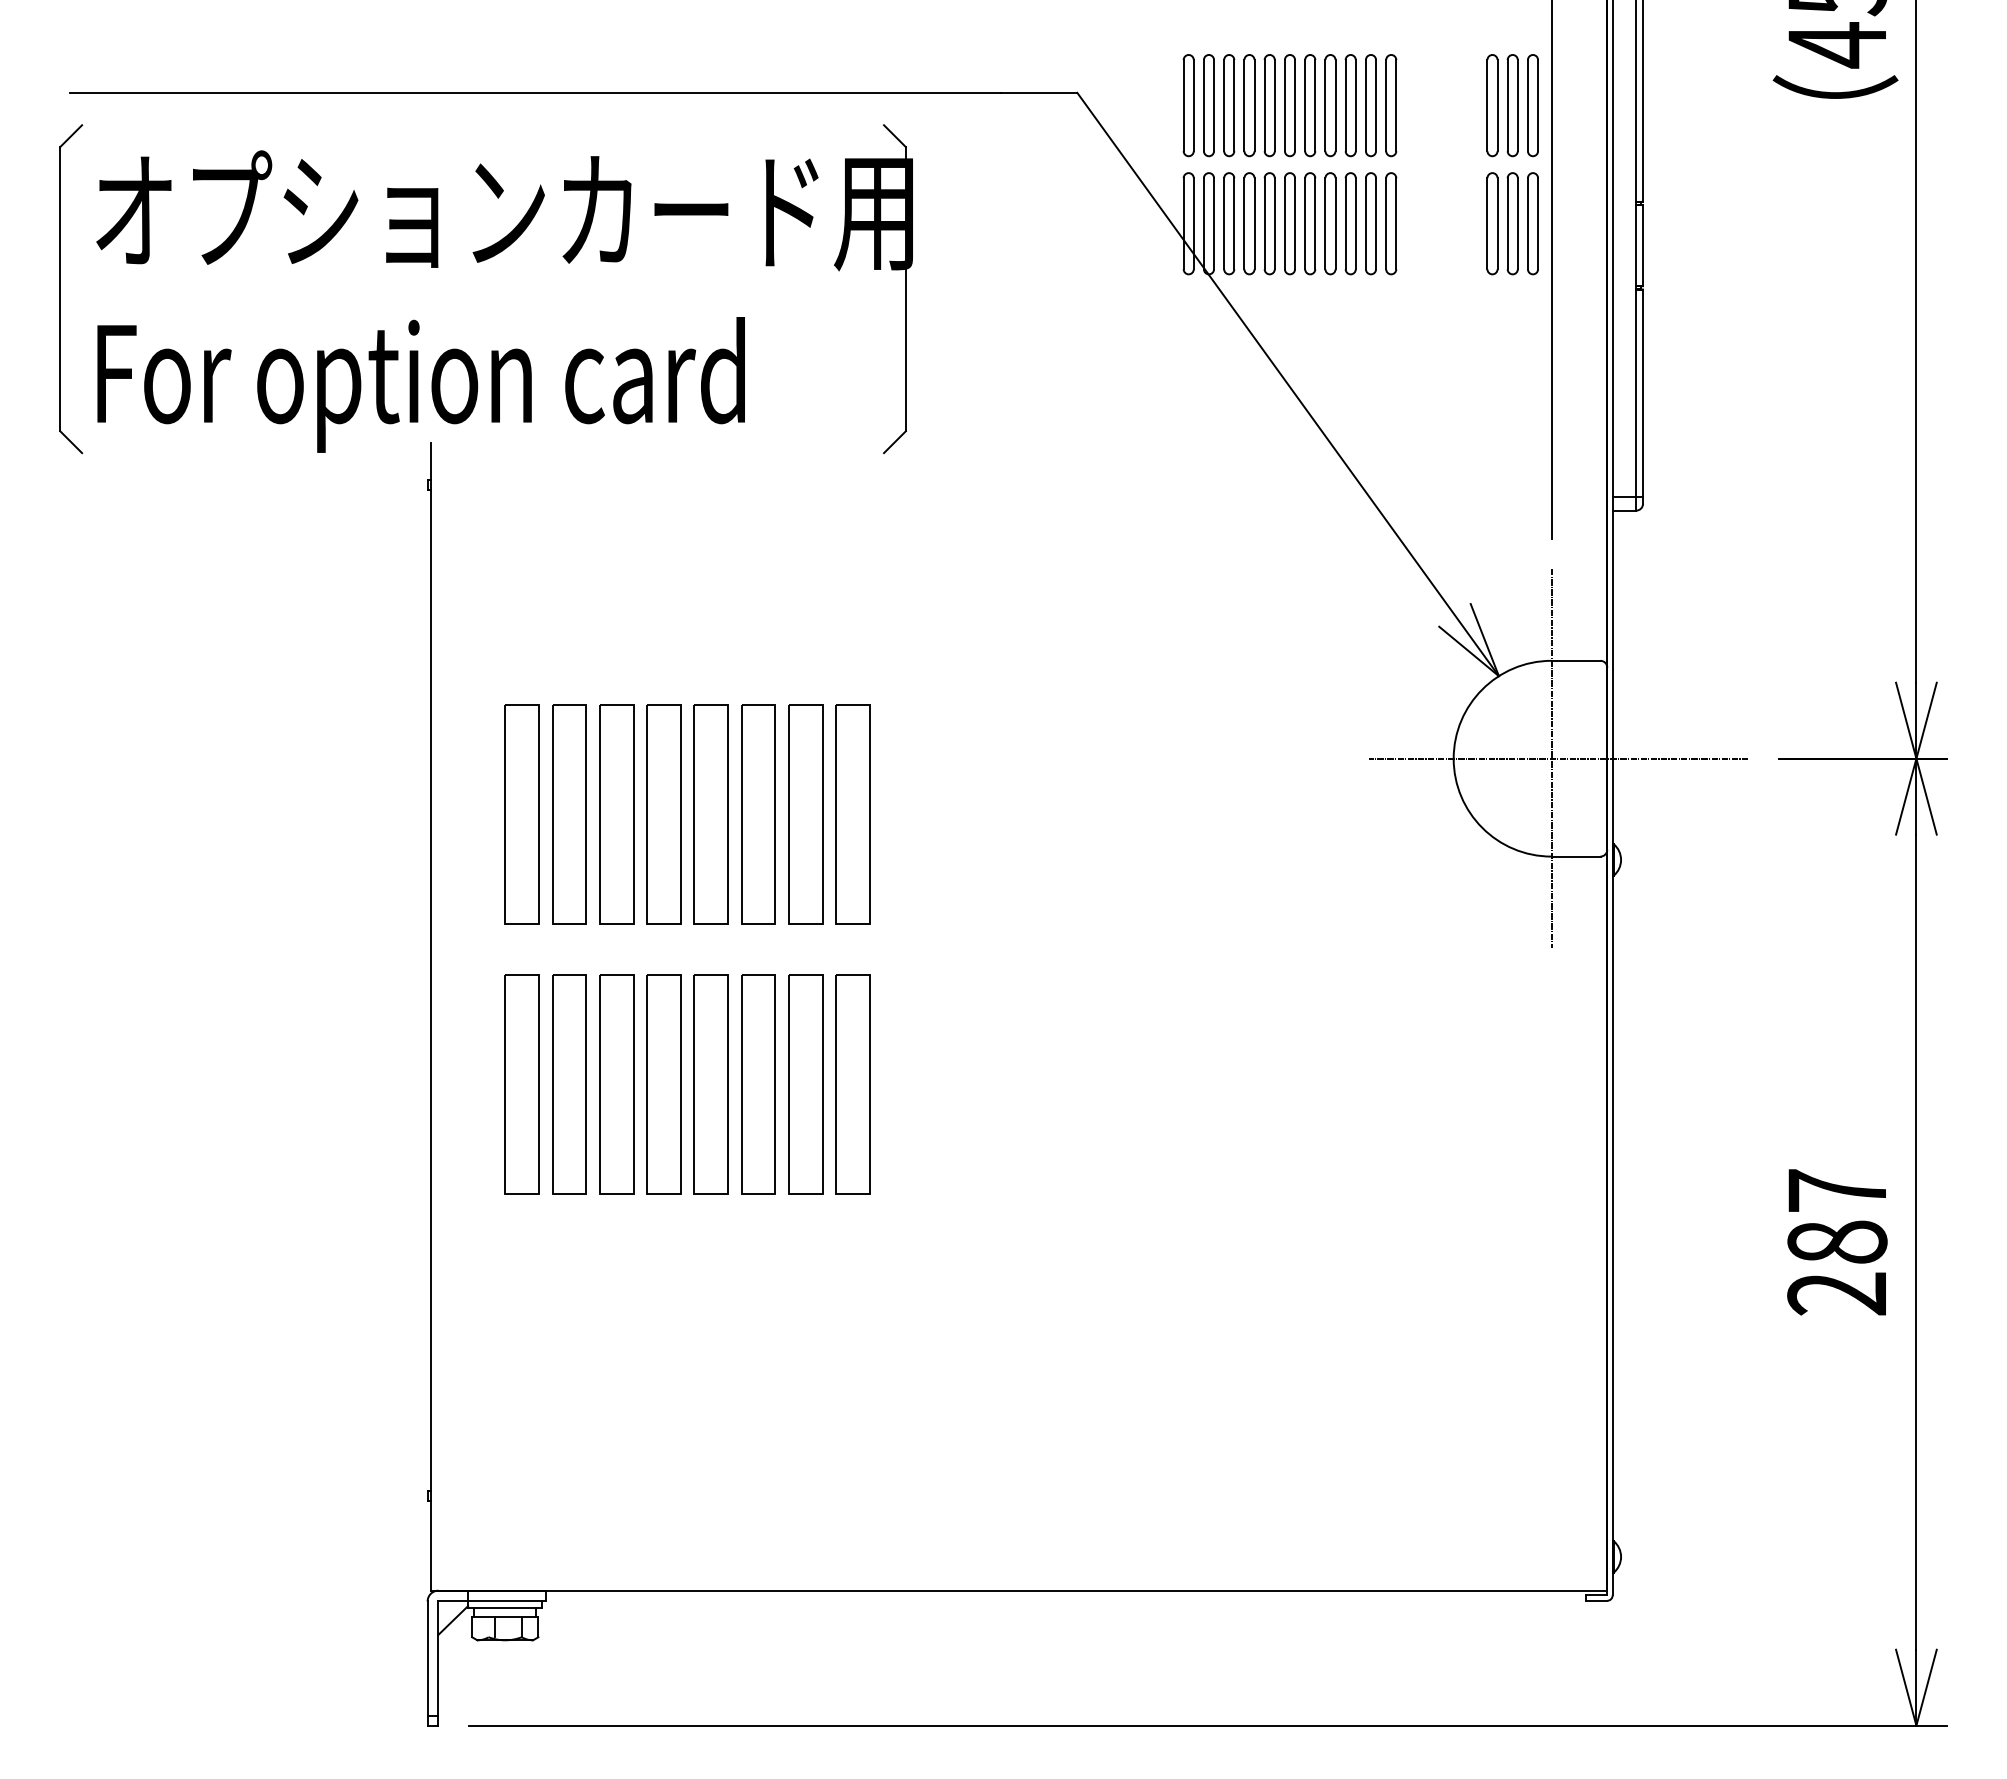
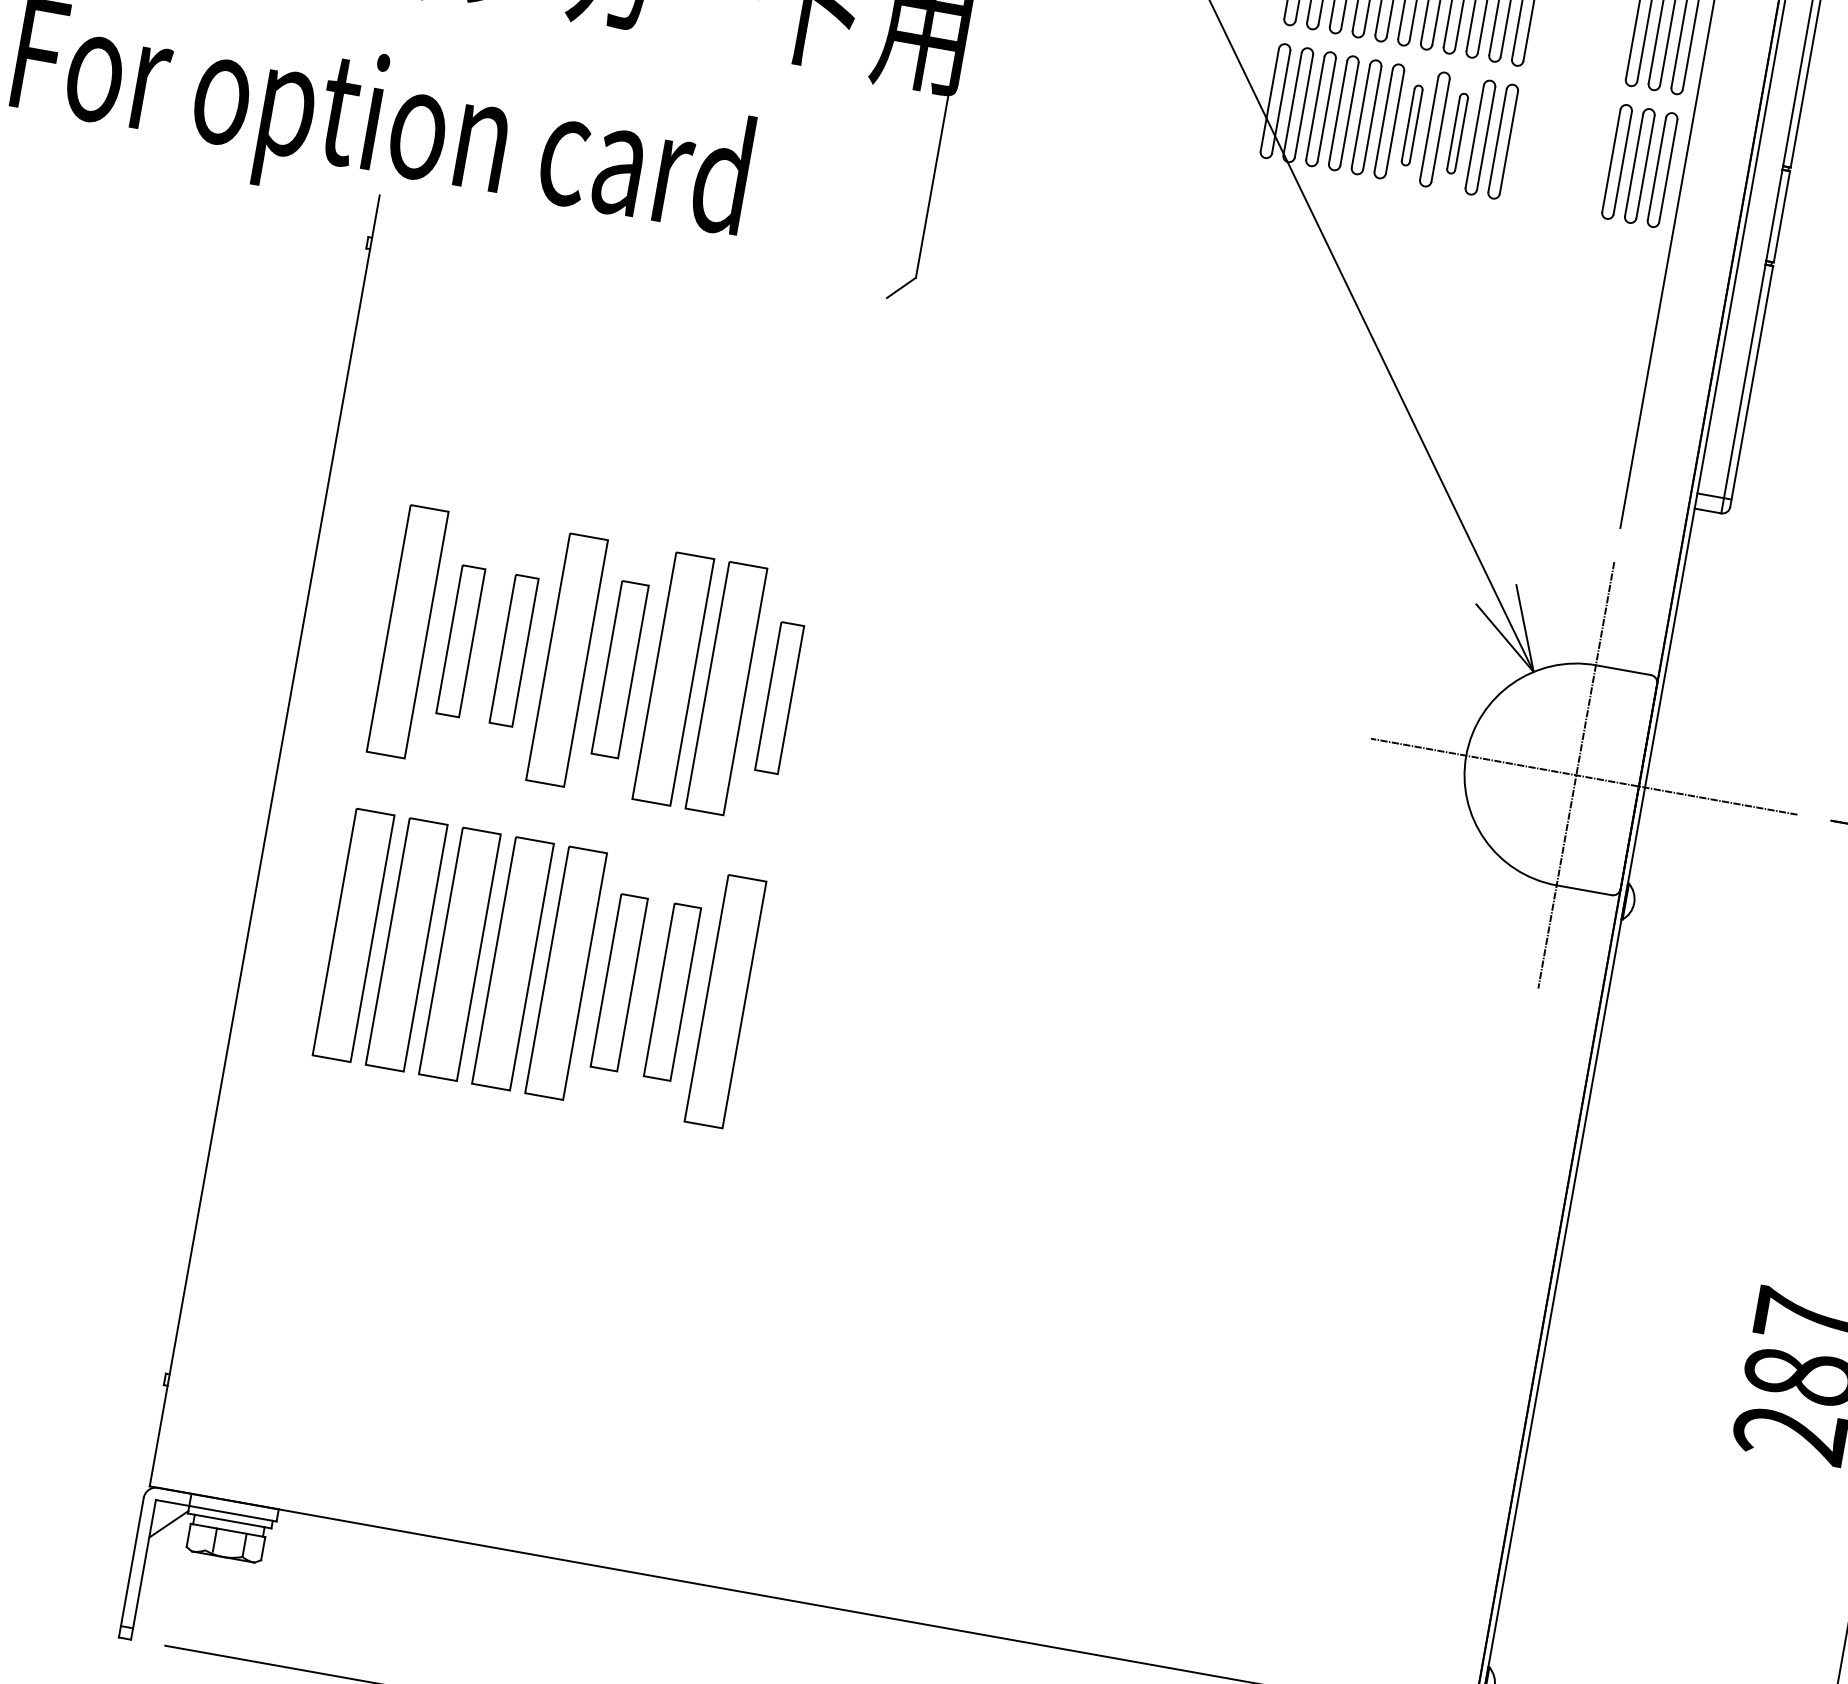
part: (1310, 223) -> (1412, 125), size x0.7
part: (1350, 223) -> (1457, 133), size x0.7
part: (569, 814) -> (460, 641), size x0.6
part: (616, 814) -> (513, 650), size x0.6
part: (710, 814) -> (619, 669), size x0.7
part: (852, 814) -> (779, 698), size x0.6
part: (758, 1084) -> (619, 982), size x0.7
part: (805, 1084) -> (672, 992), size x0.7

